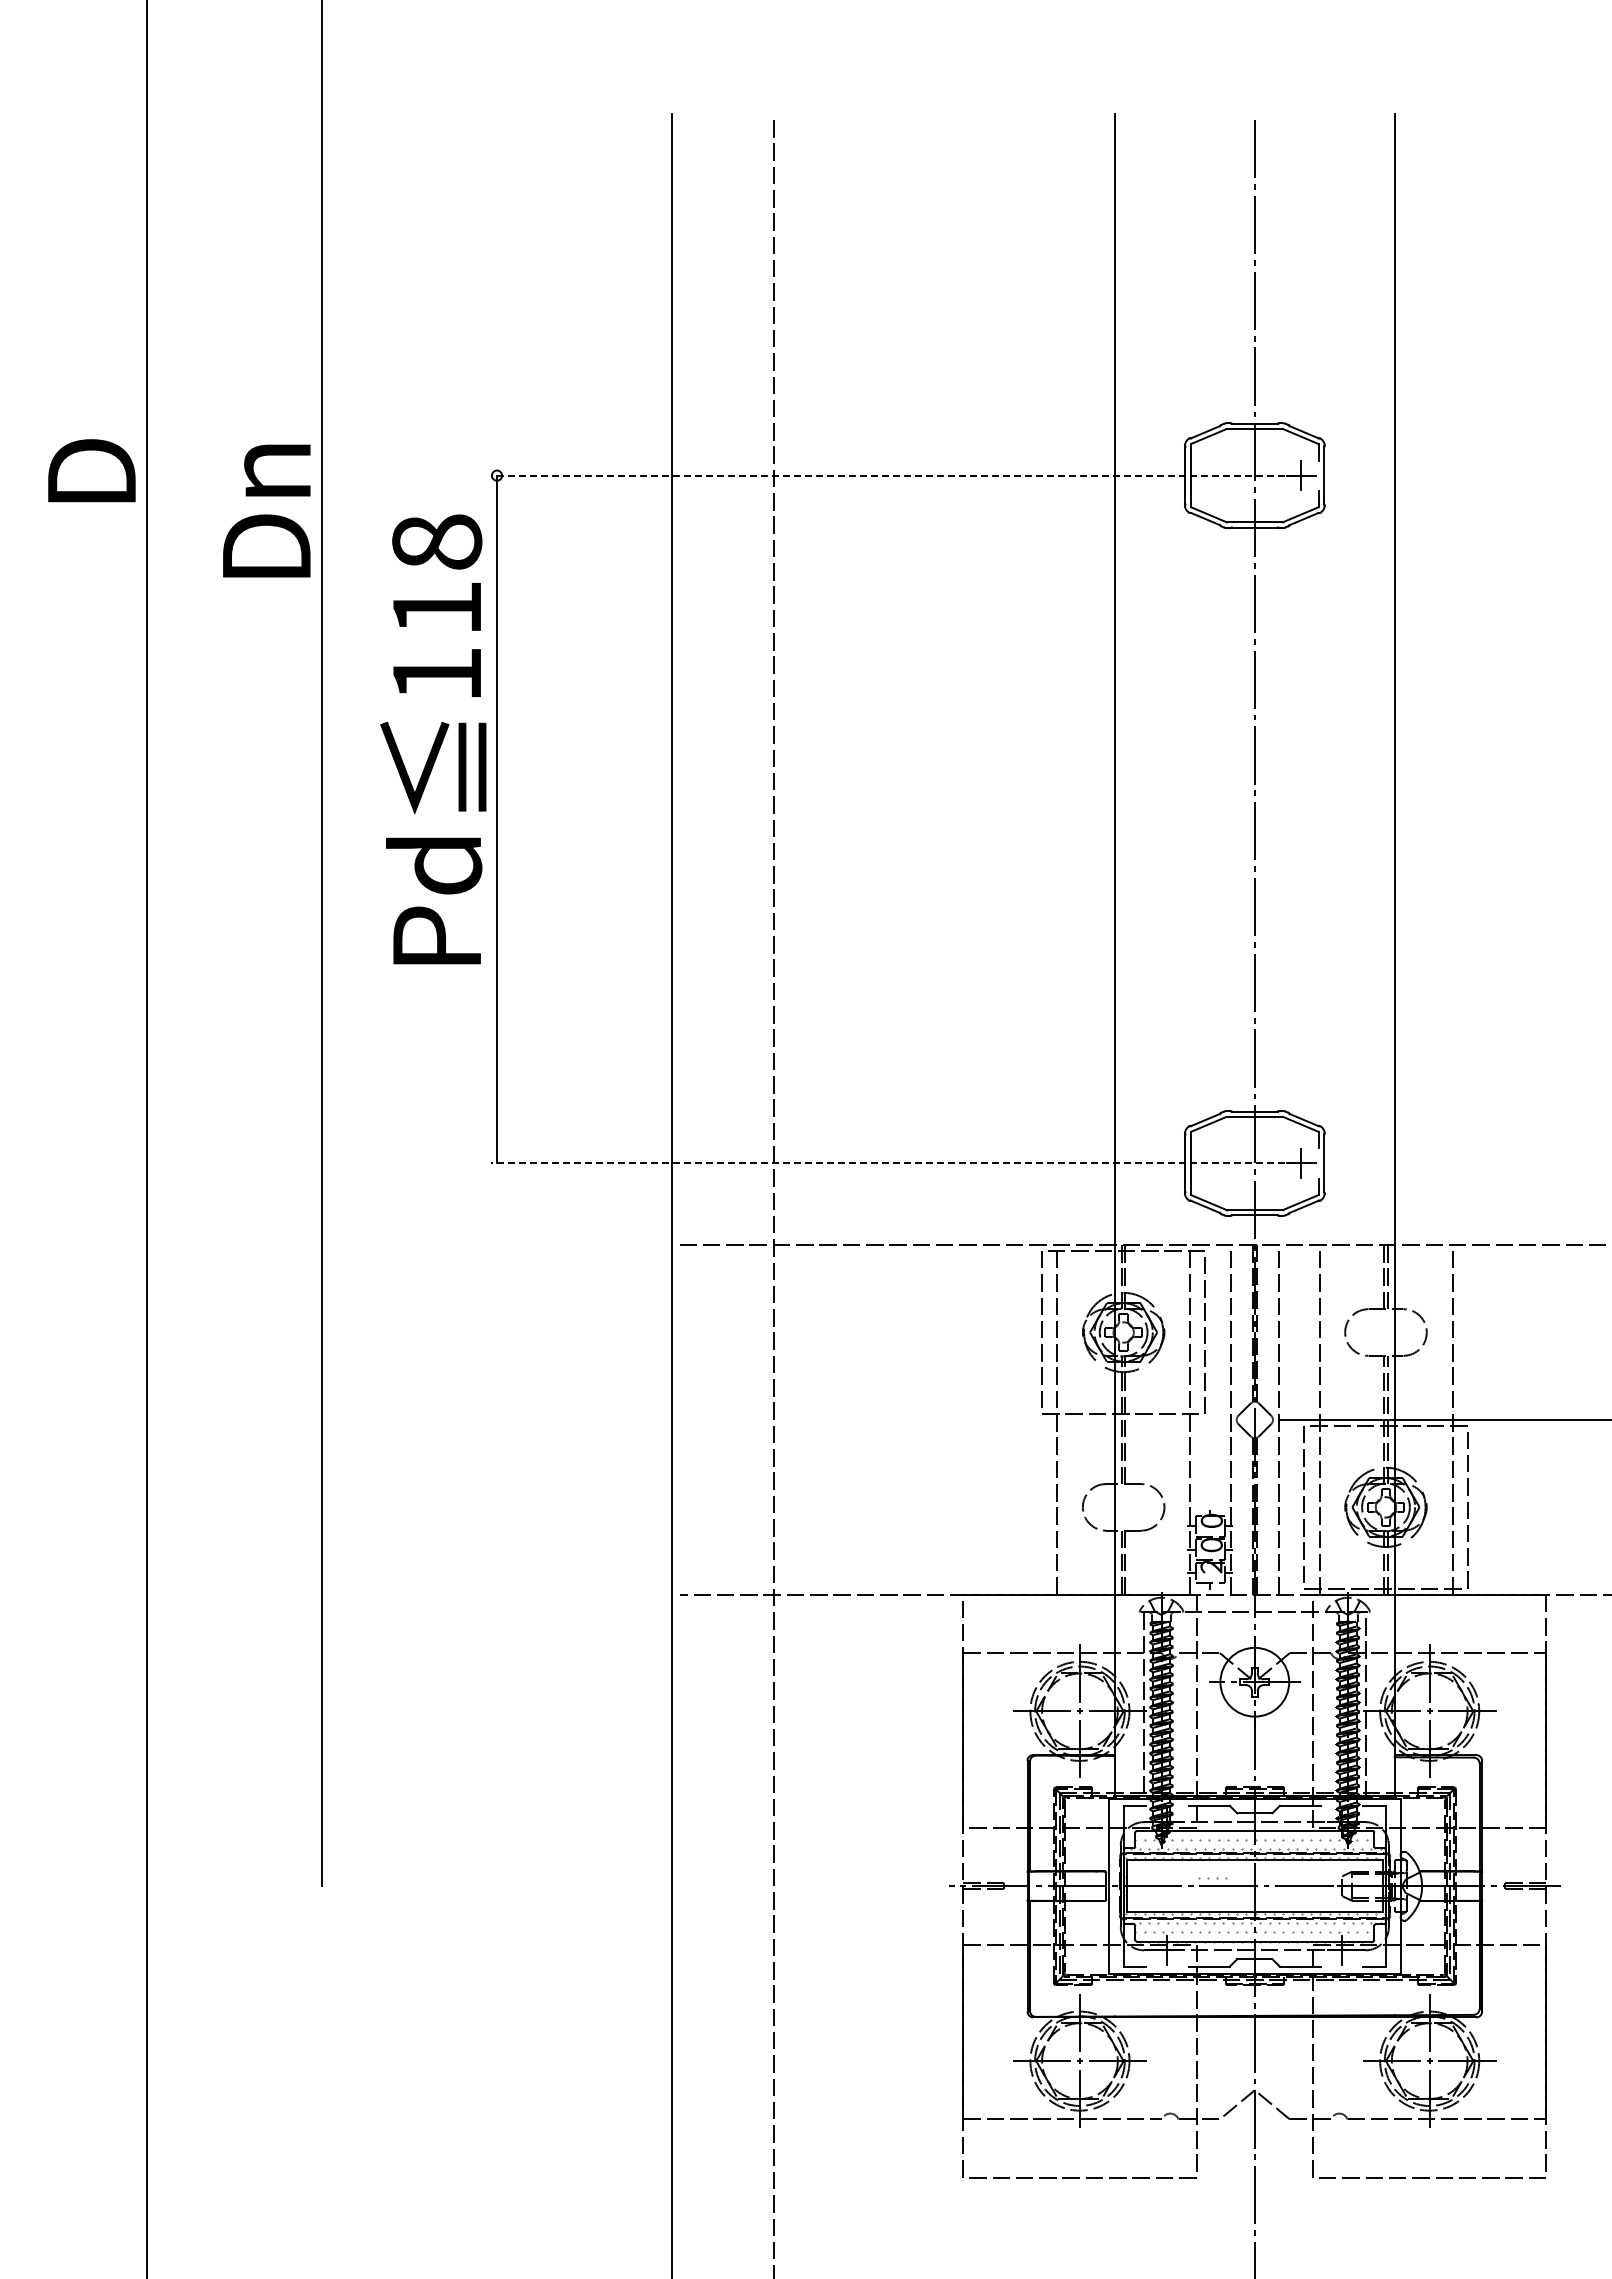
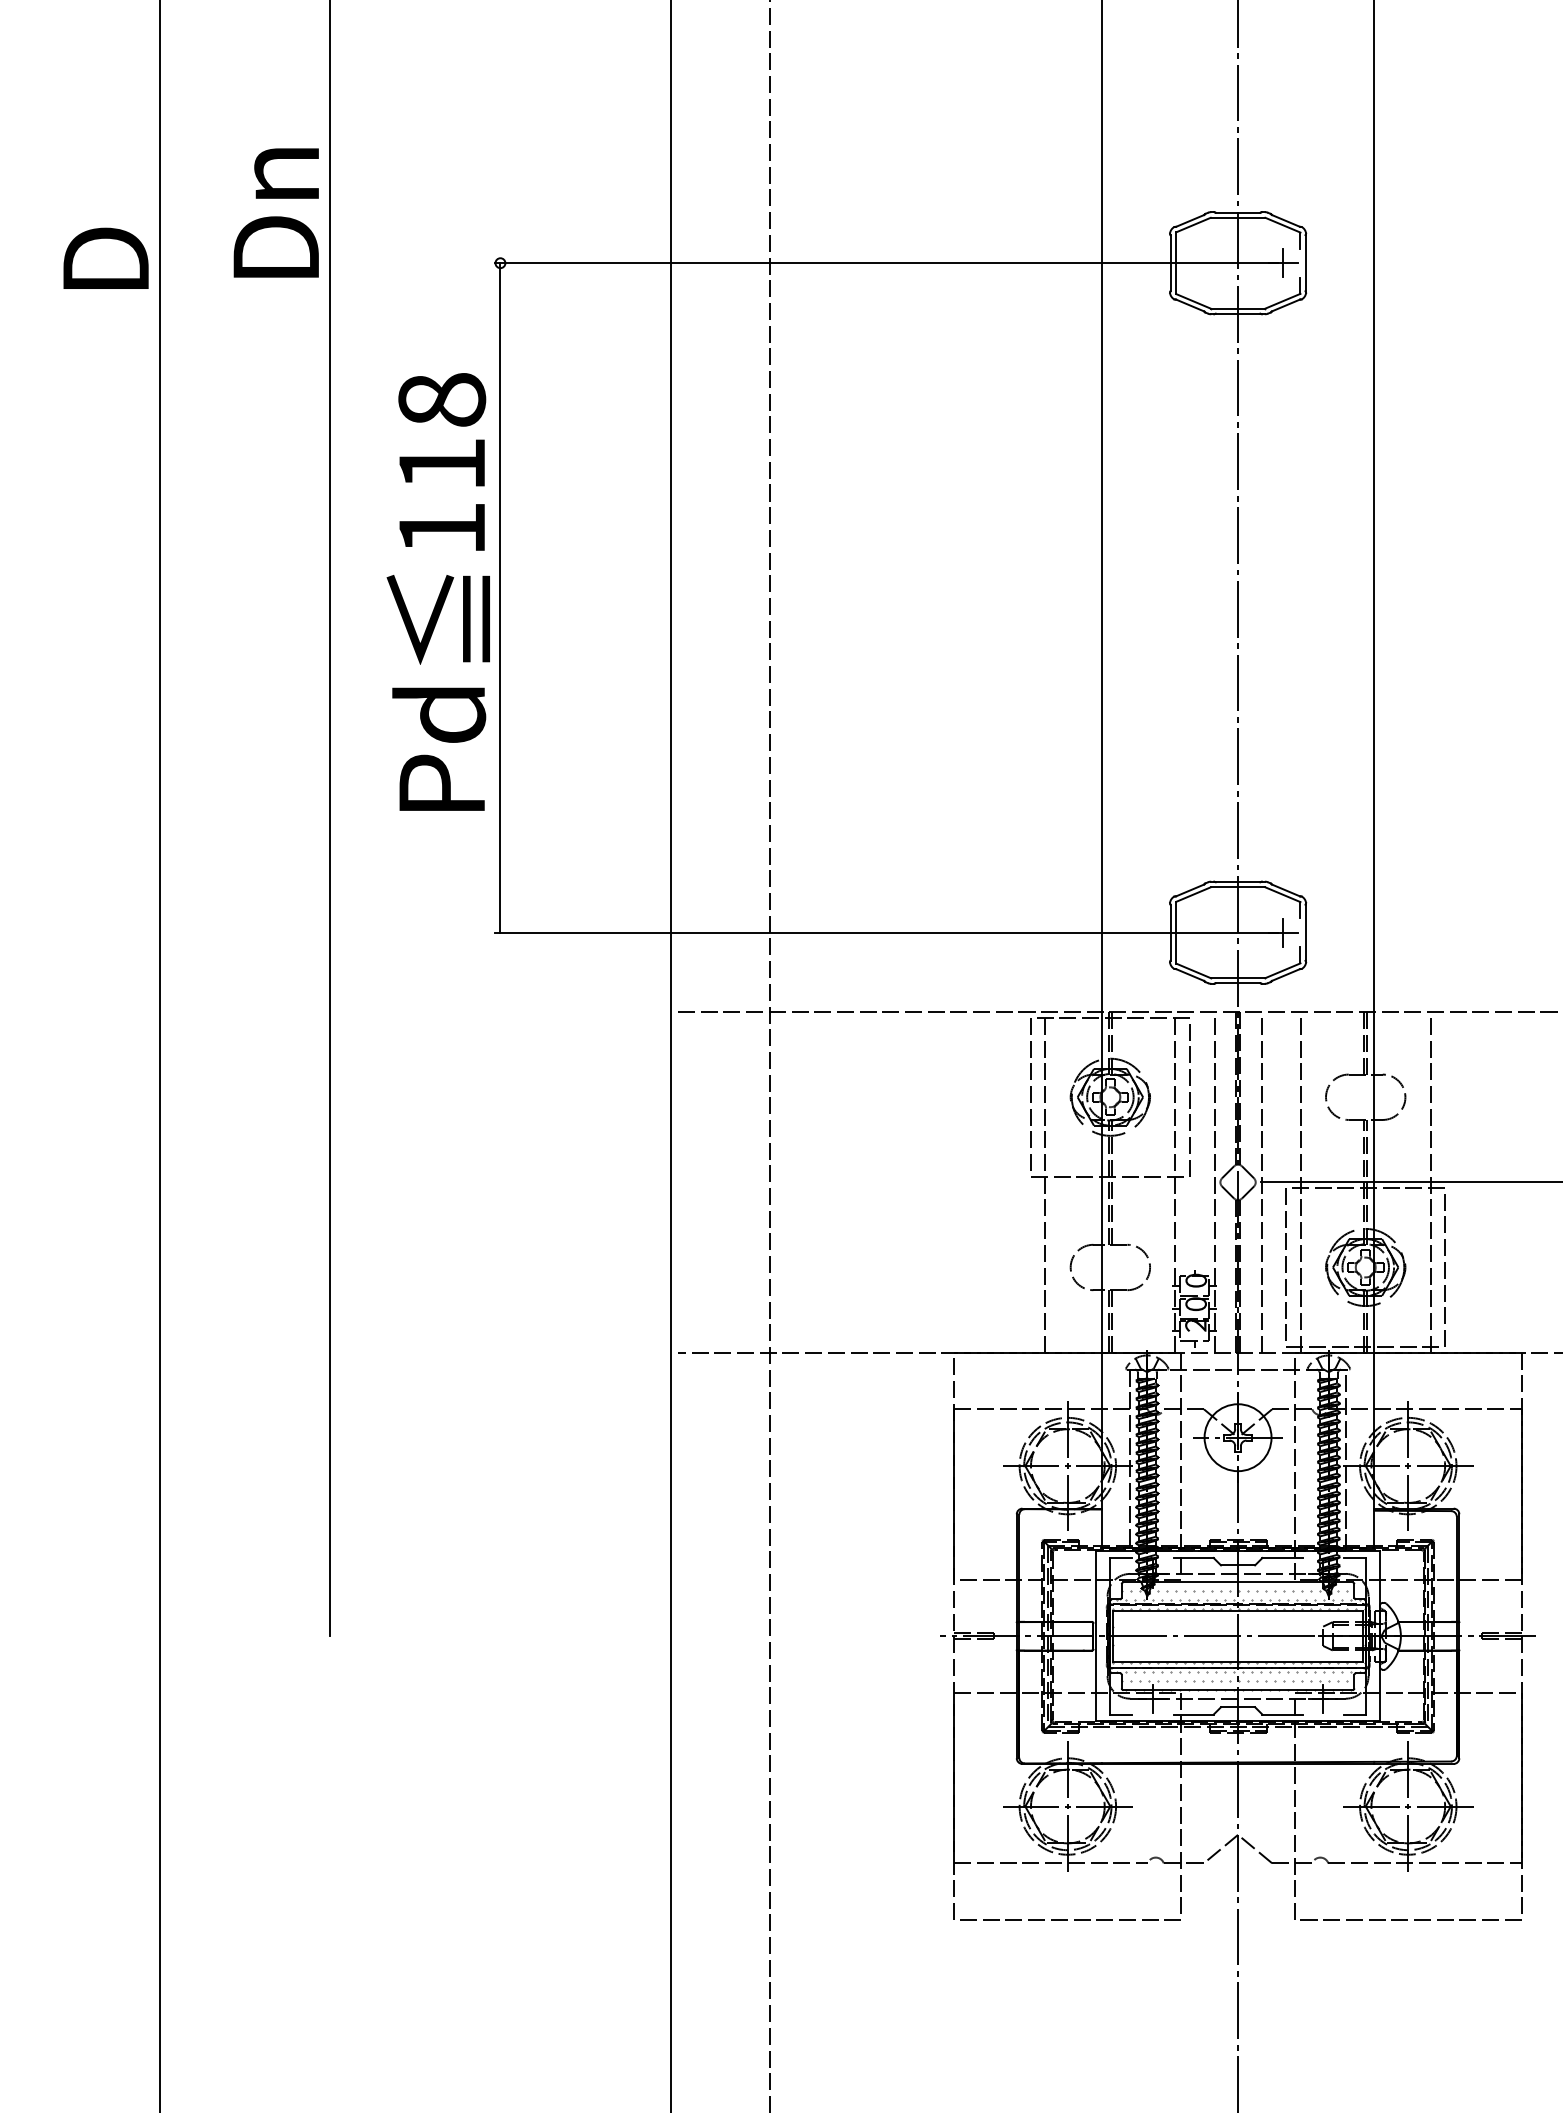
line: (892, 475) -> (885, 263), dashed -> solid
text: (266, 510) -> (276, 212), moved
text: (433, 739) -> (438, 592), moved
line: (892, 1163) -> (885, 932), dashed -> solid
part: (1212, 1878) -> (1196, 1628), removed

